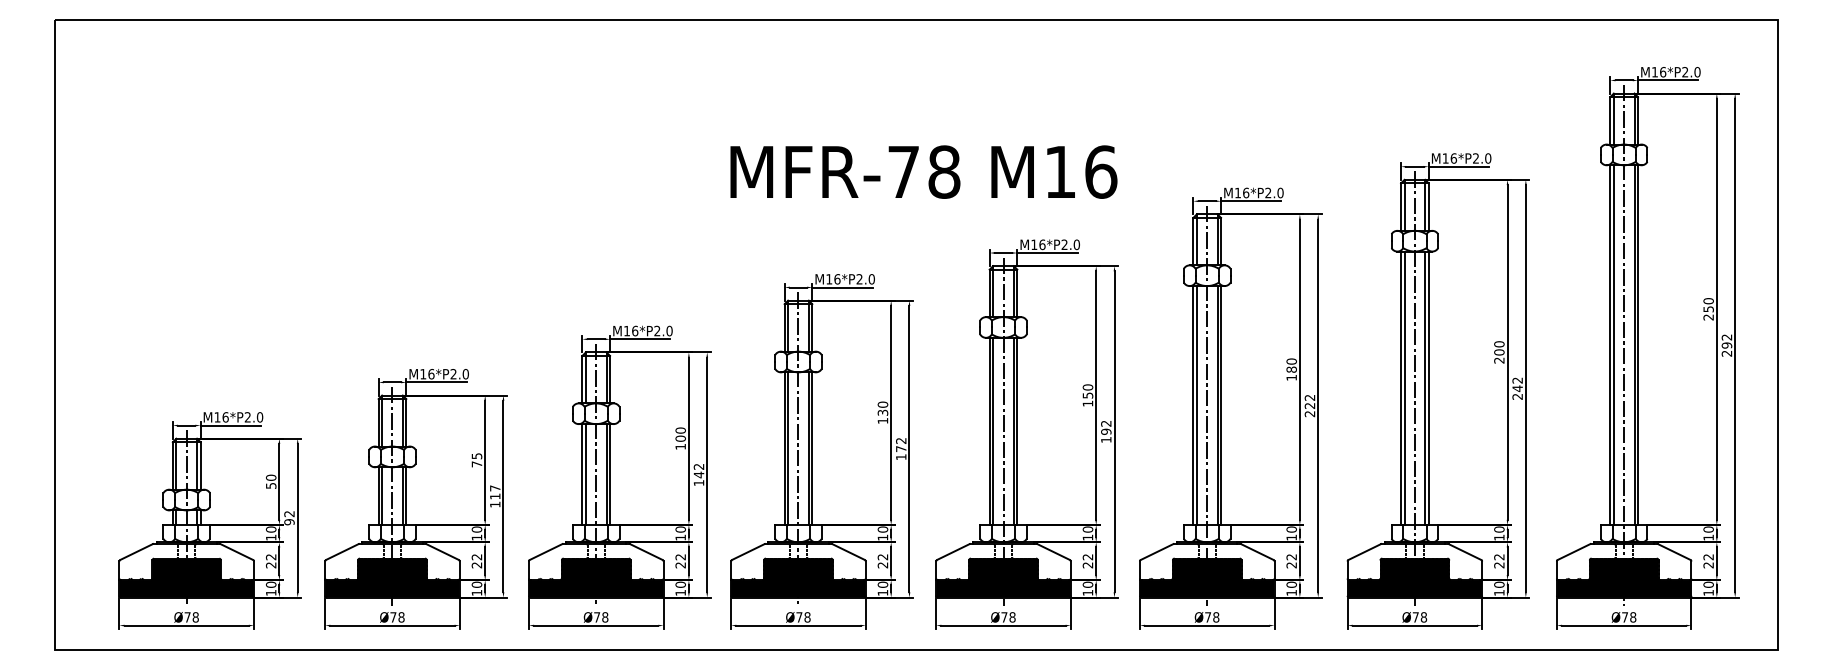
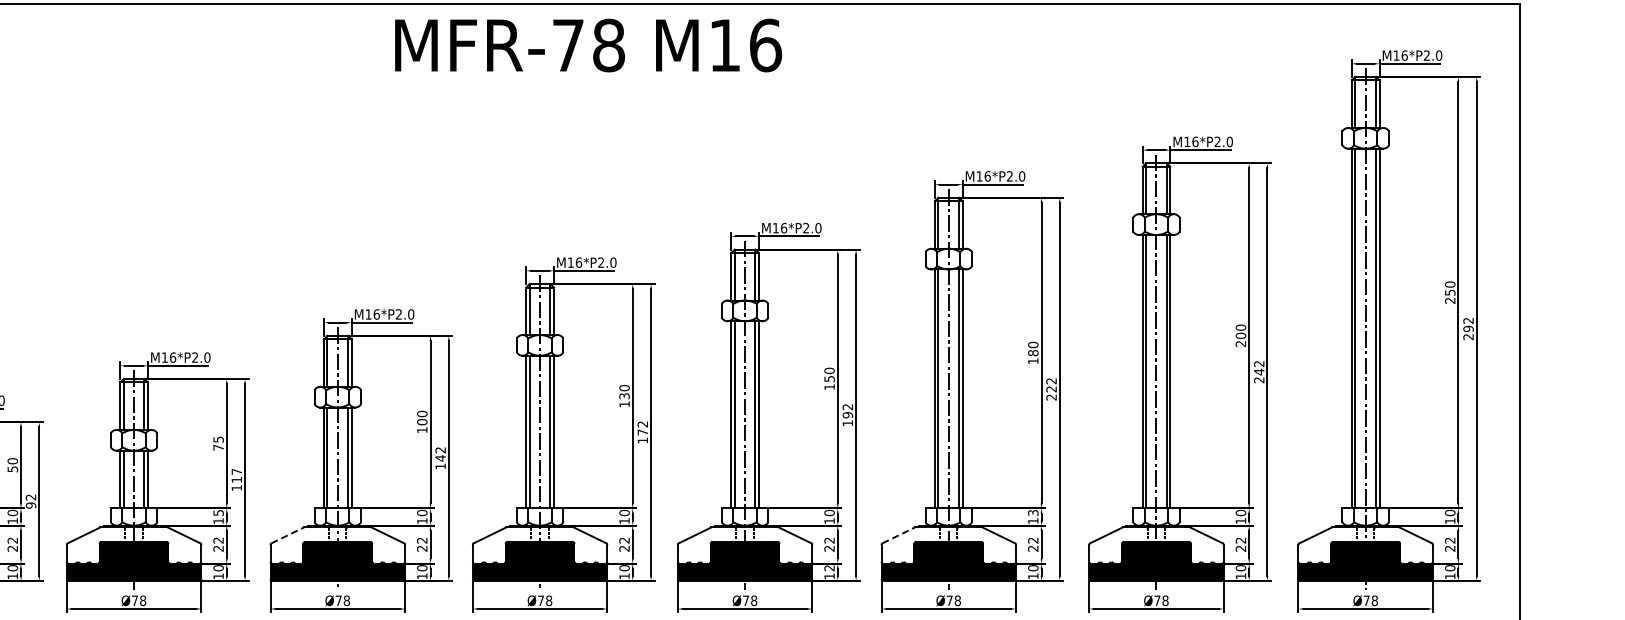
text: (923, 171) -> (588, 44), moved
text: (476, 529) -> (218, 512), 10 -> 15
text: (1291, 529) -> (1033, 512), 10 -> 13
line: (546, 551) -> (288, 534), solid -> dashed
line: (1157, 551) -> (899, 534), solid -> dashed
text: (1087, 584) -> (829, 567), 10 -> 12

